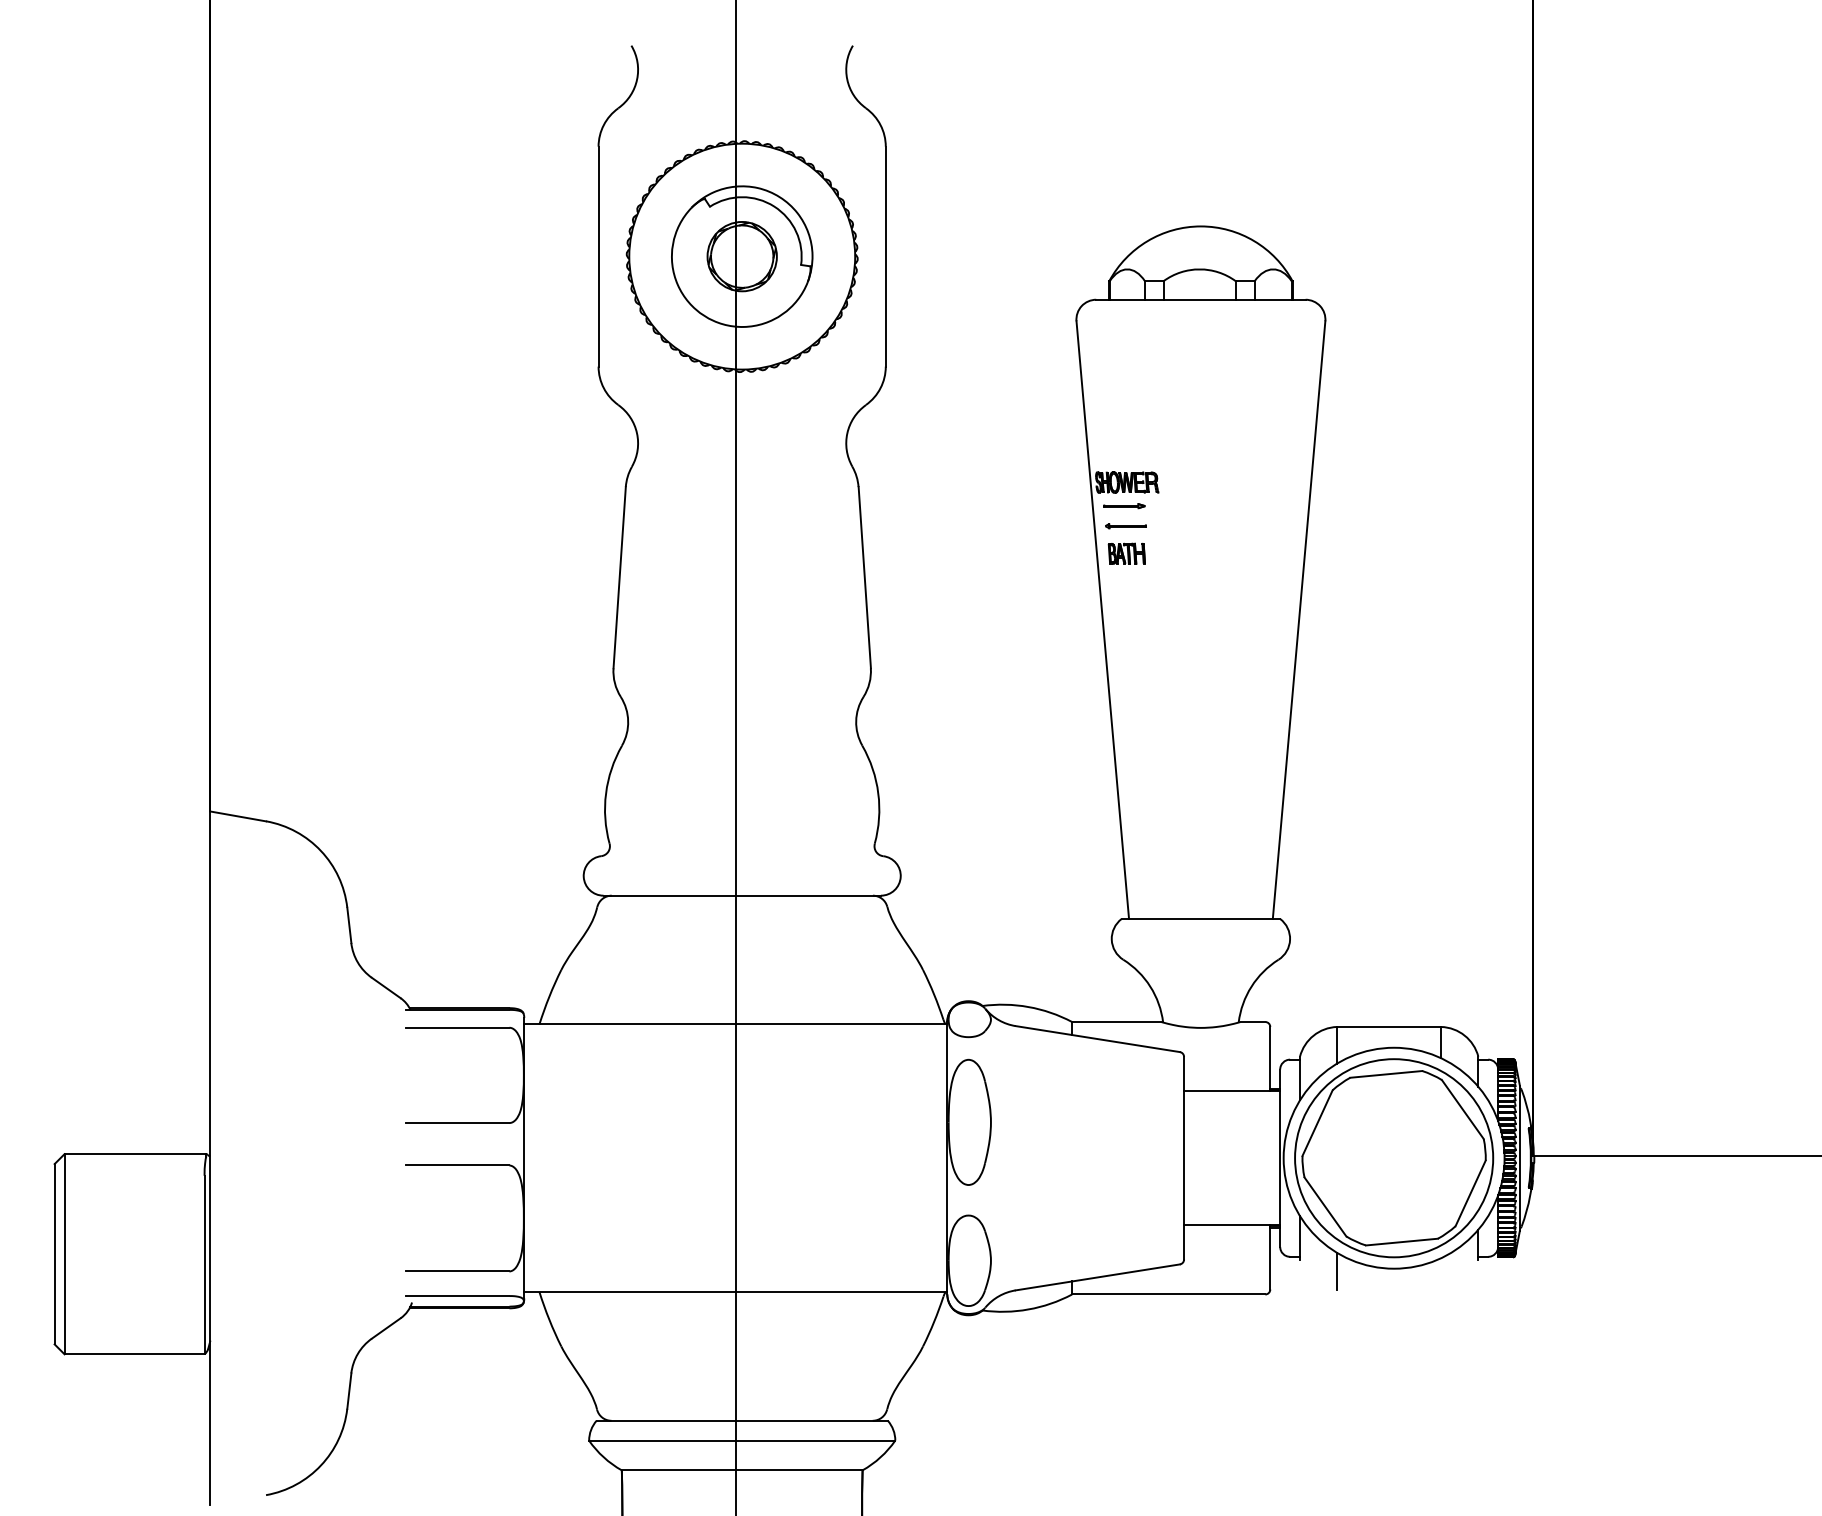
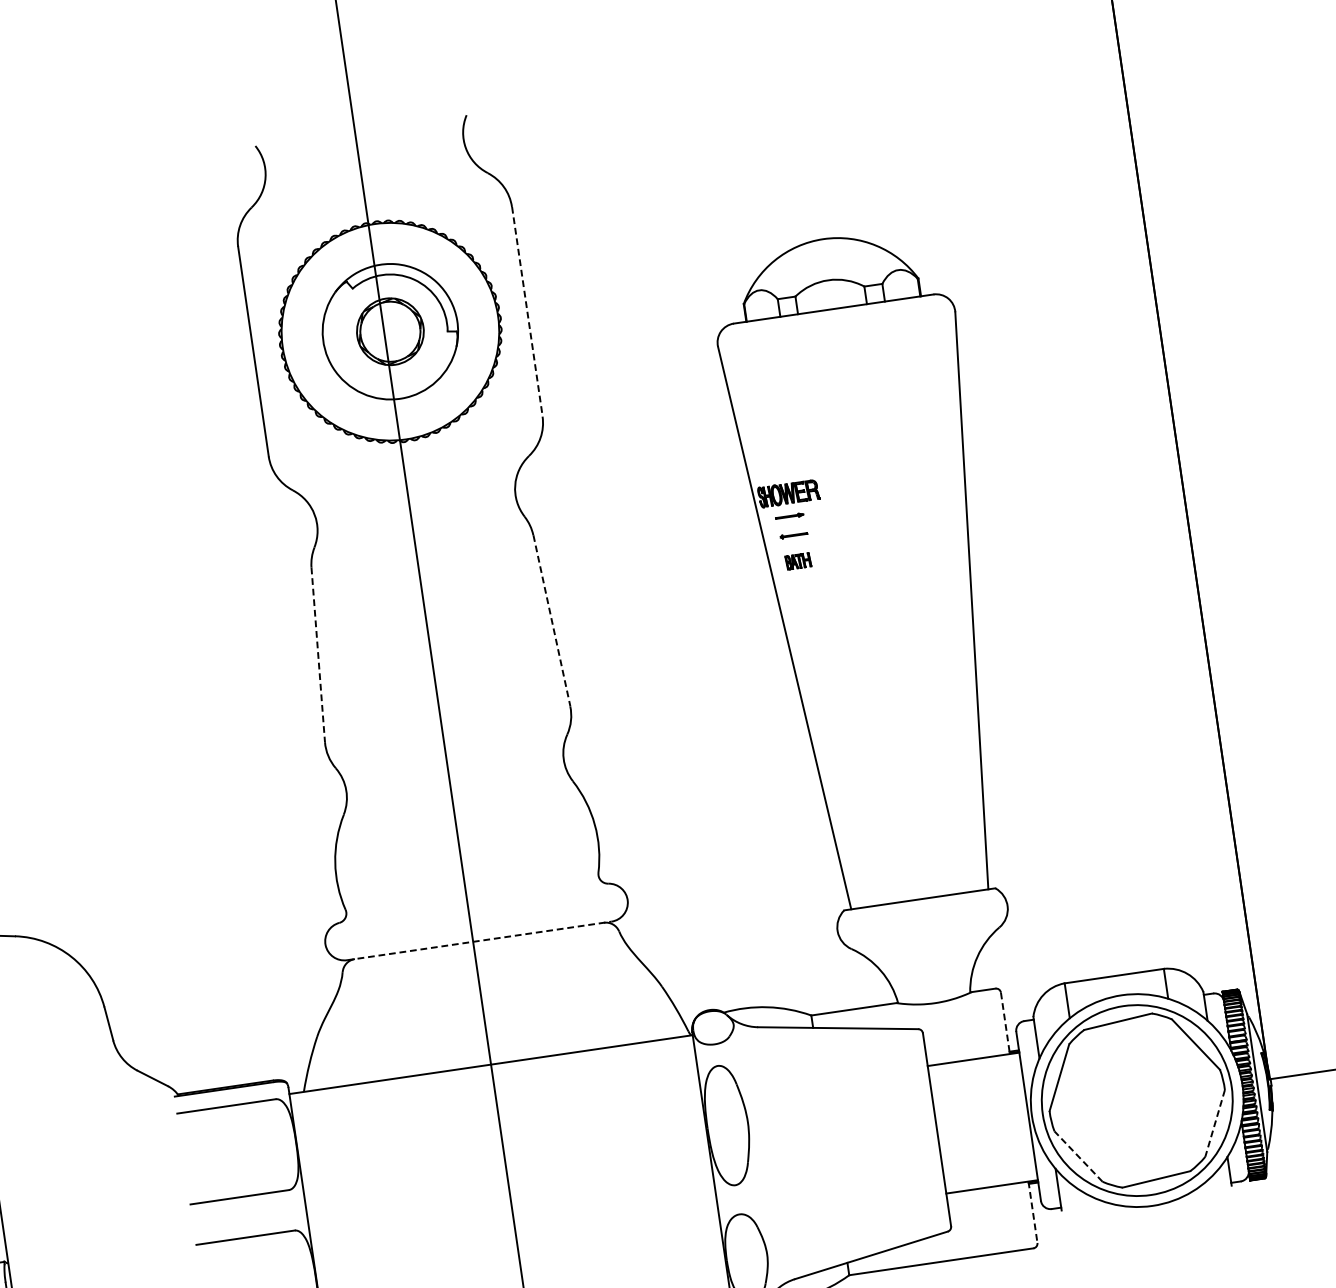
line: (885, 256) -> (526, 311), solid -> dashed
part: (1124, 506) -> (789, 516), size x0.7
part: (1125, 526) -> (793, 535), size x0.7
part: (1126, 553) -> (798, 561), size x0.7
line: (619, 577) -> (318, 654), solid -> dashed
line: (864, 577) -> (551, 620), solid -> dashed
line: (742, 895) -> (479, 940), solid -> dashed
line: (1270, 1059) -> (1005, 1023), solid -> dashed
line: (1470, 1193) -> (1214, 1123), solid -> dashed
line: (1325, 1206) -> (1078, 1156), solid -> dashed
line: (1270, 1257) -> (1033, 1212), solid -> dashed
line: (1337, 1270) -> (1098, 1215), removed

